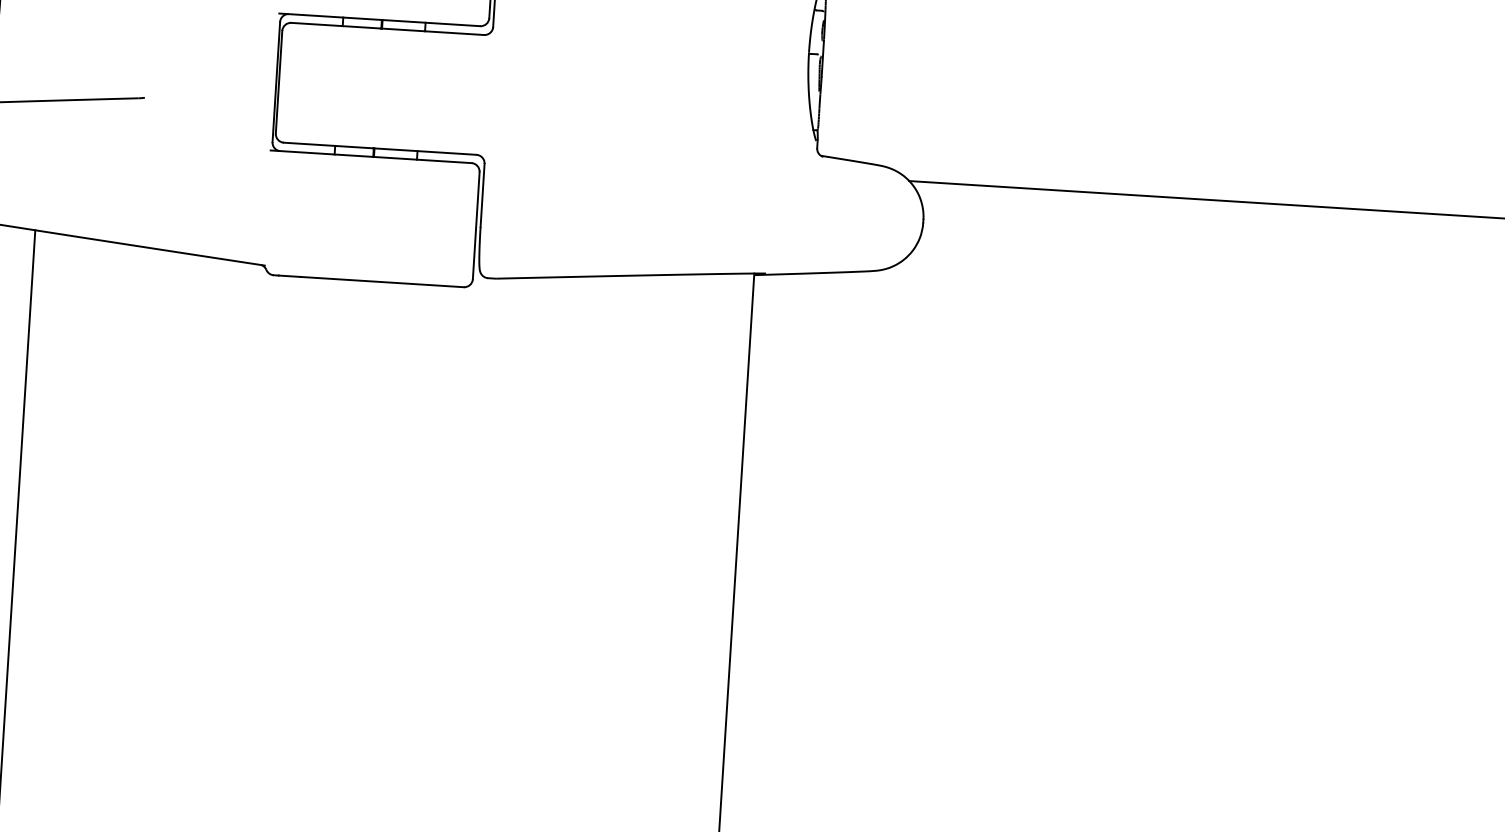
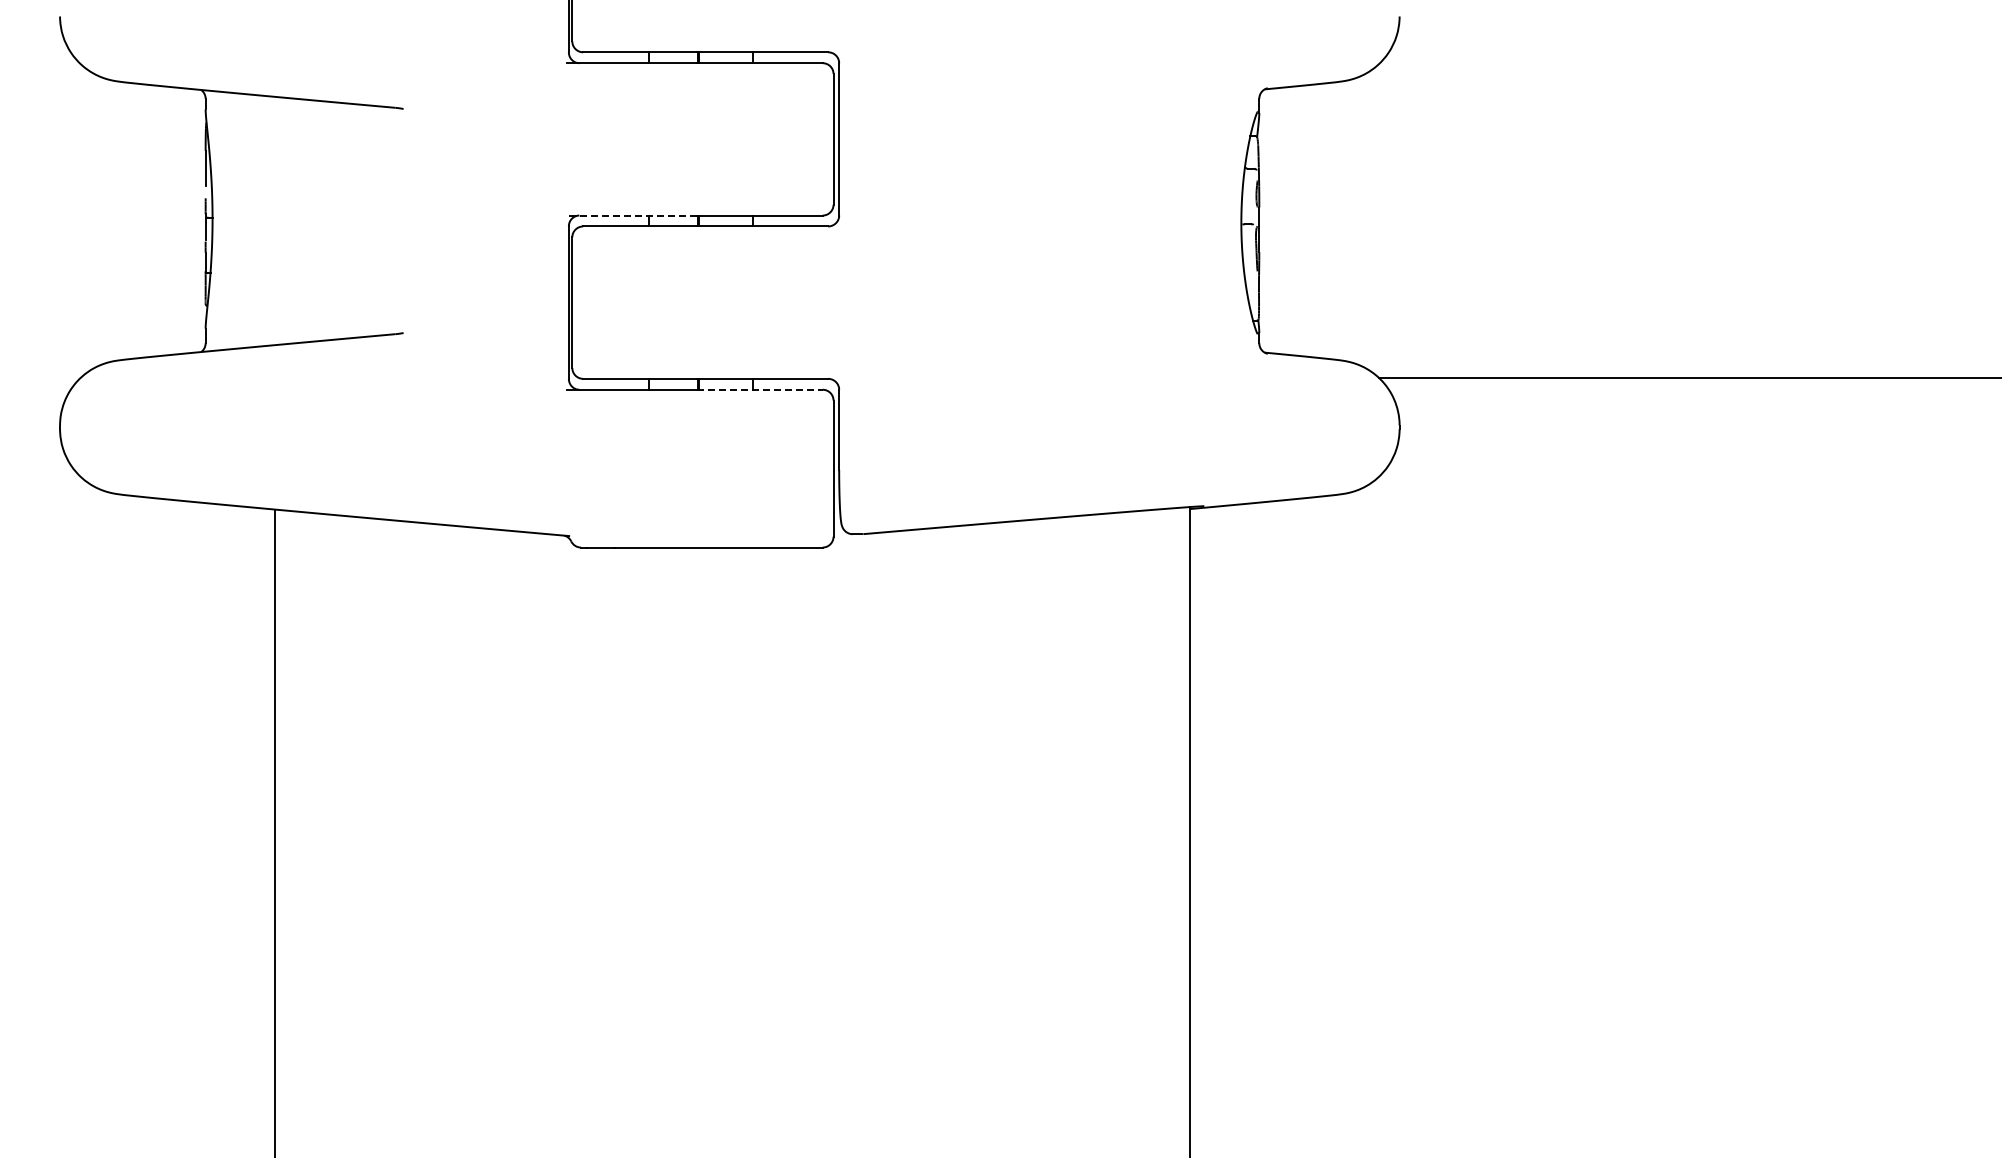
line: (330, 16) -> (632, 215), solid -> dashed
line: (421, 159) -> (759, 389), solid -> dashed

